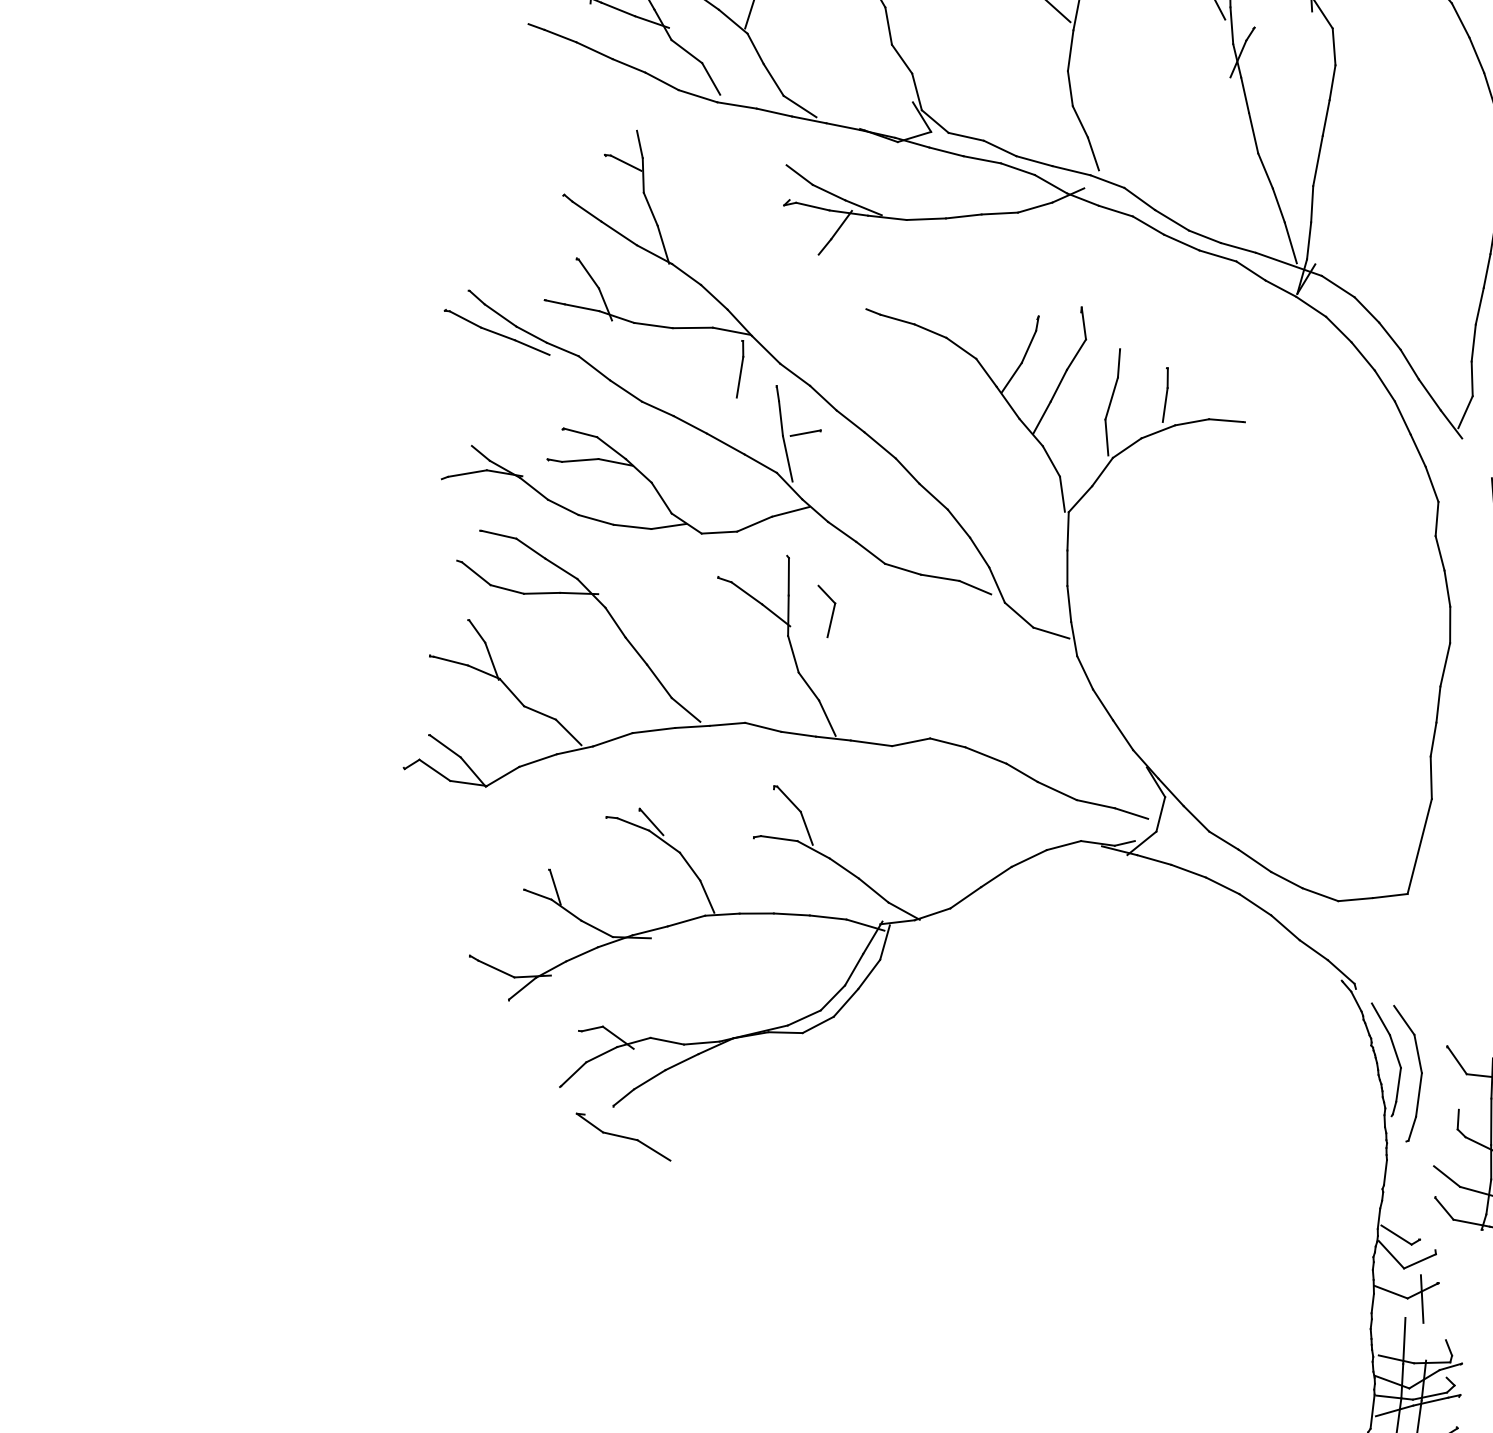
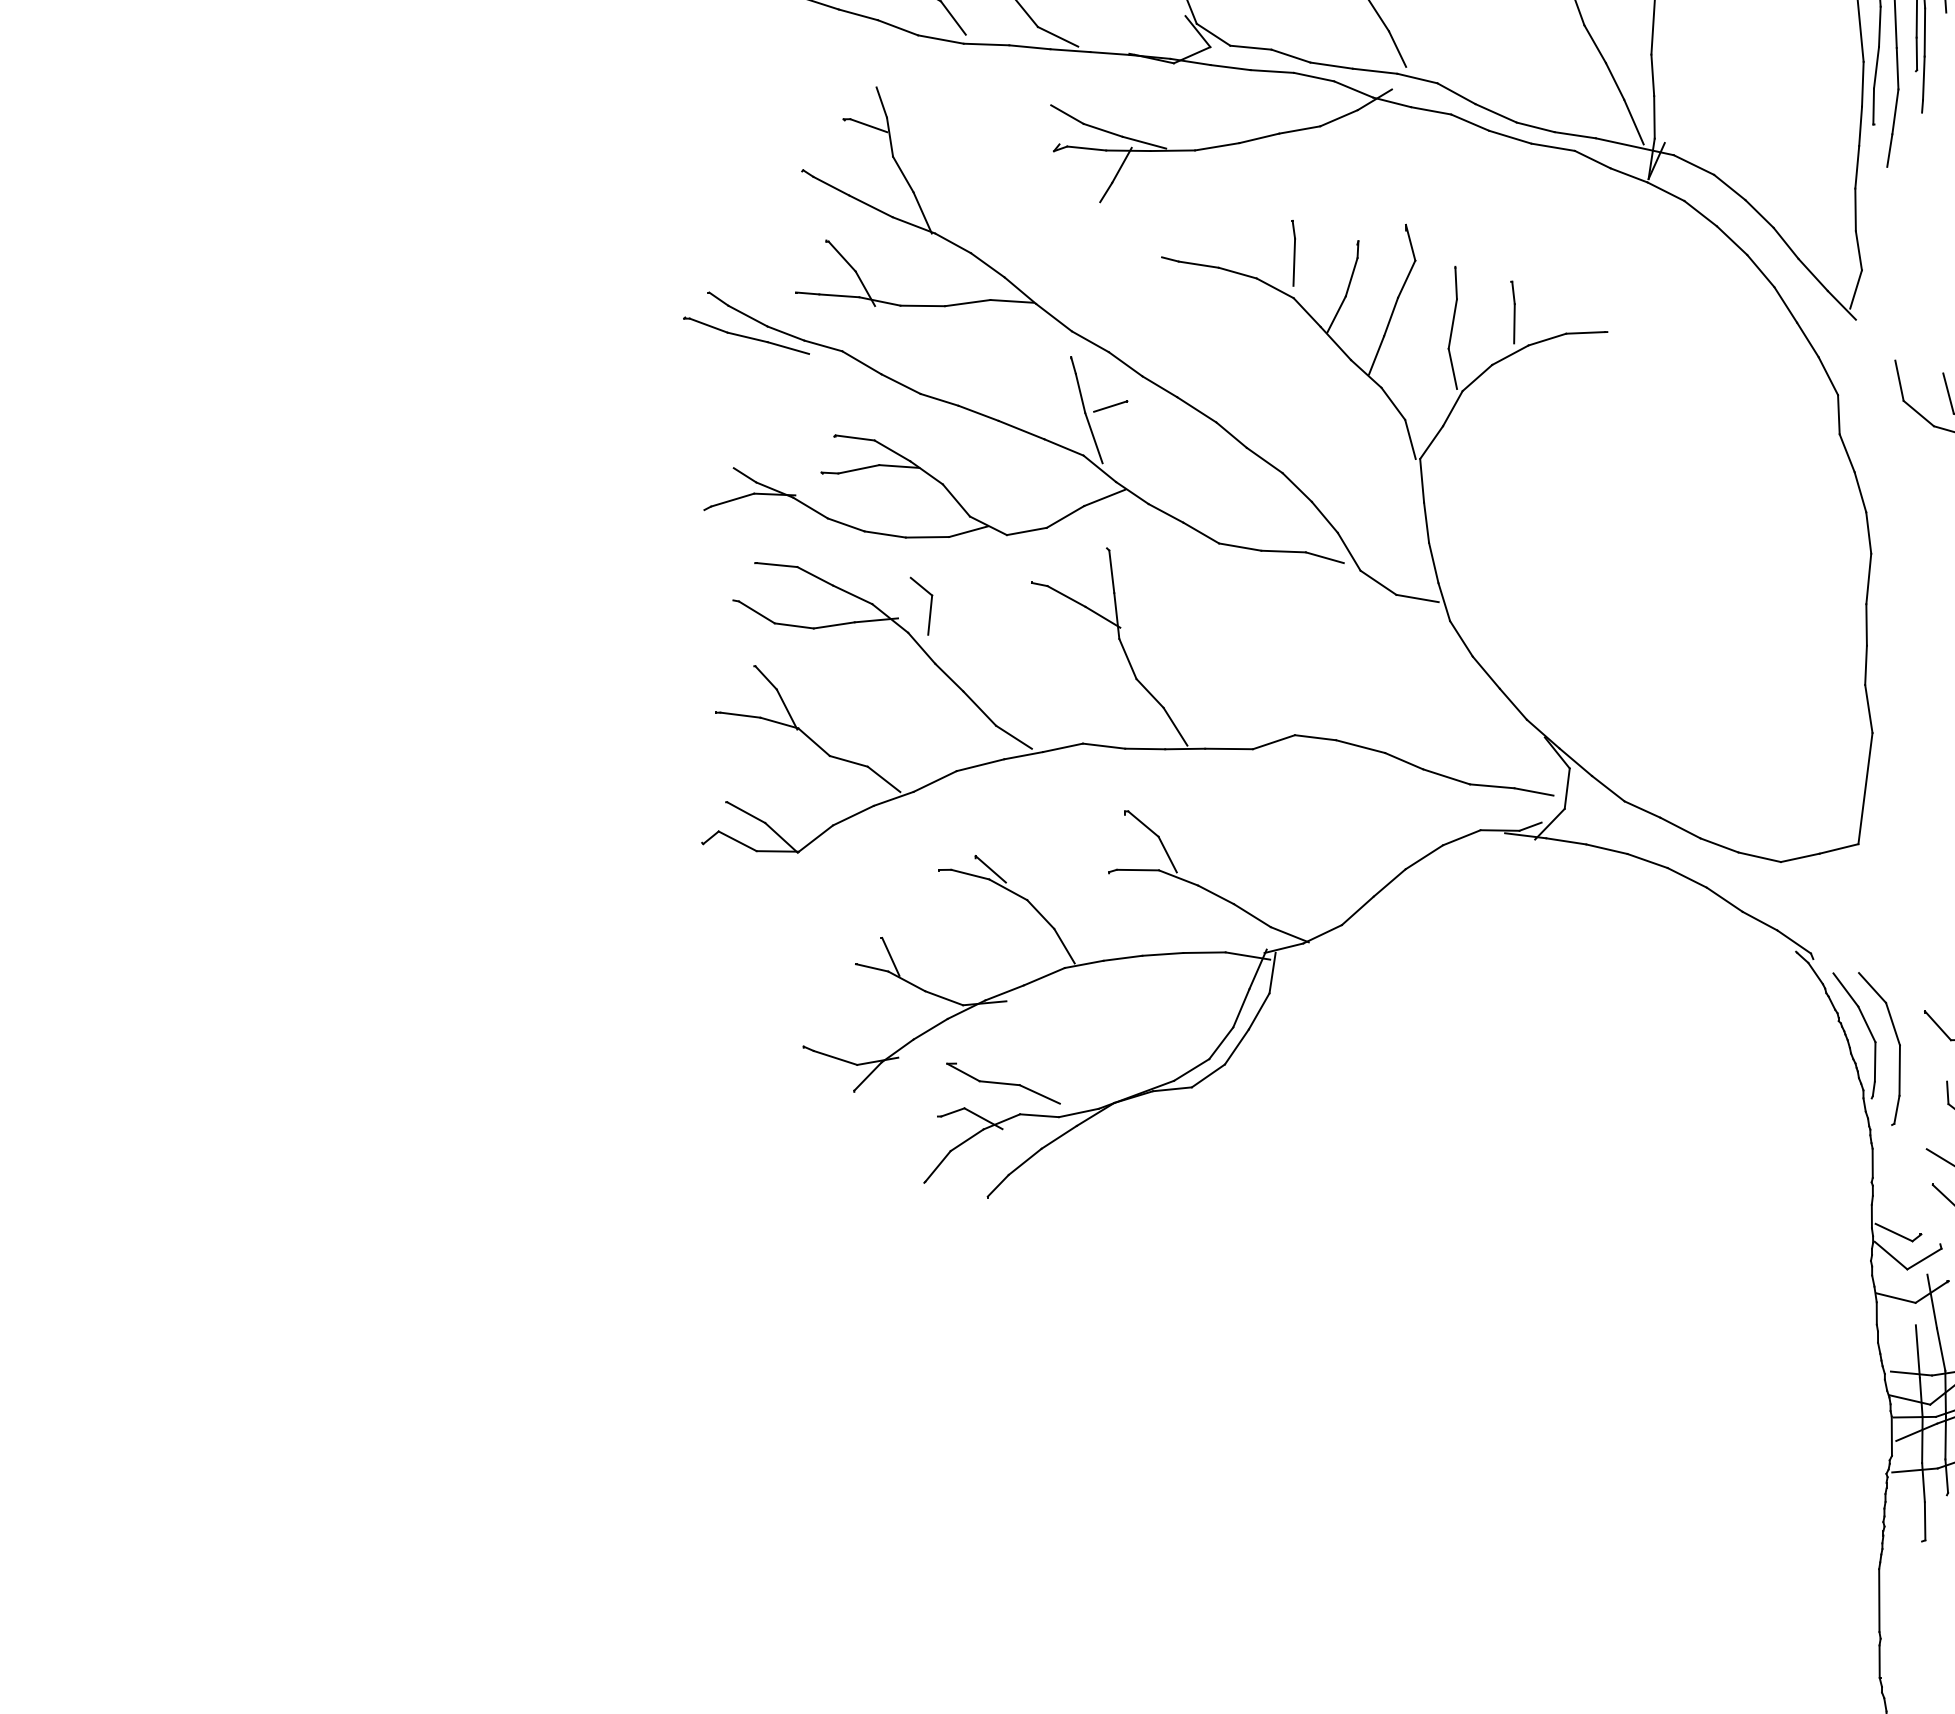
part: (740, 369) -> (1293, 253), moved
part: (831, 615) -> (929, 609), moved
part: (623, 1136) -> (1003, 1083), moved
line: (1425, 1341) -> (1941, 1349), added

